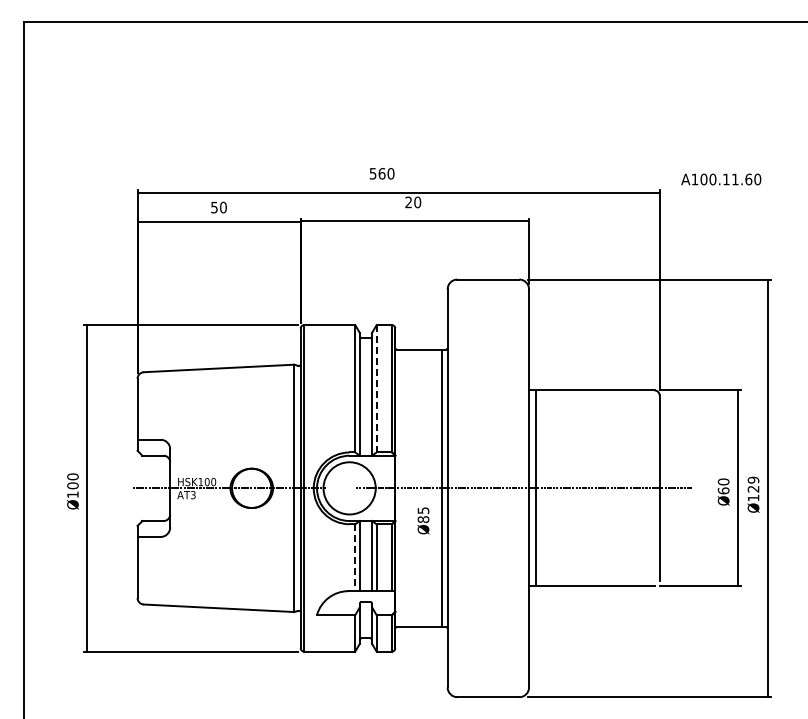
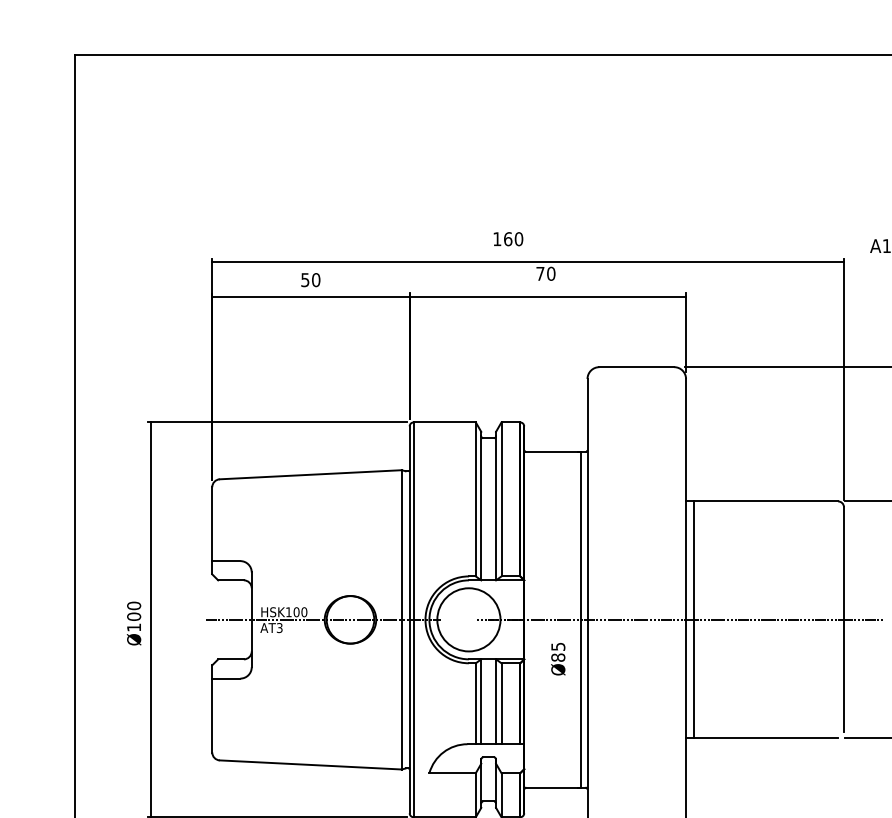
text: (372, 173) -> (496, 238), 560 -> 160
text: (408, 202) -> (540, 273), 20 -> 70
line: (376, 388) -> (501, 498), dashed -> solid
line: (355, 558) -> (476, 704), dashed -> solid

